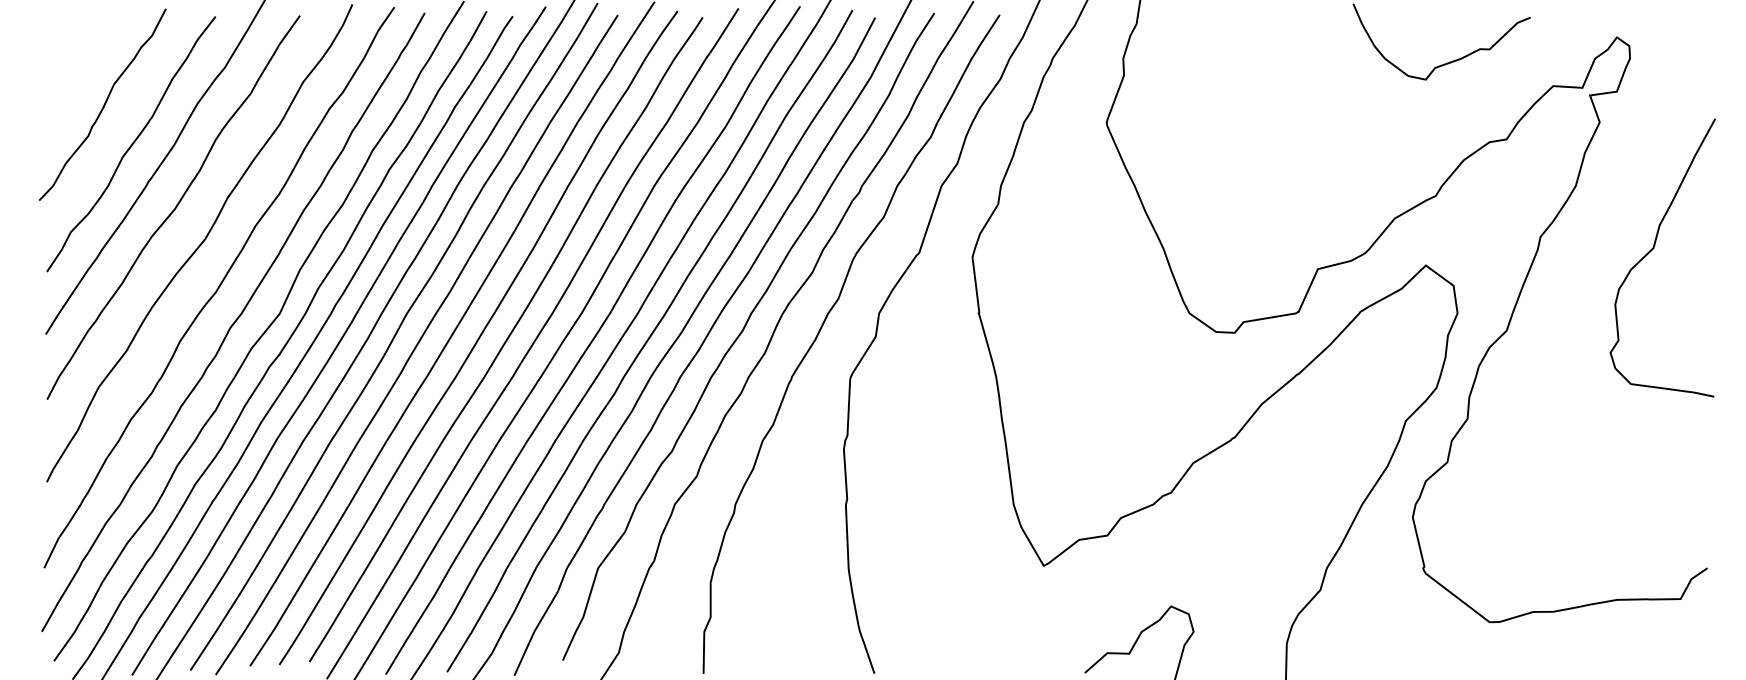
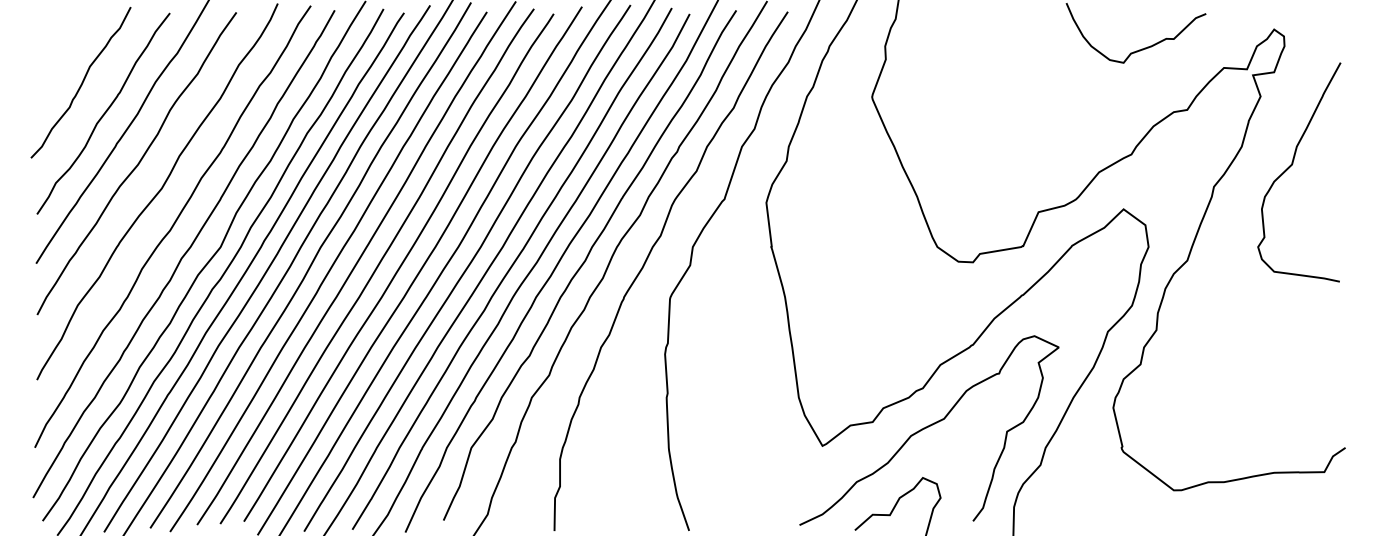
curve: (1654, 249) -> (1292, 165), moved
curve: (1178, 542) -> (928, 427), added

